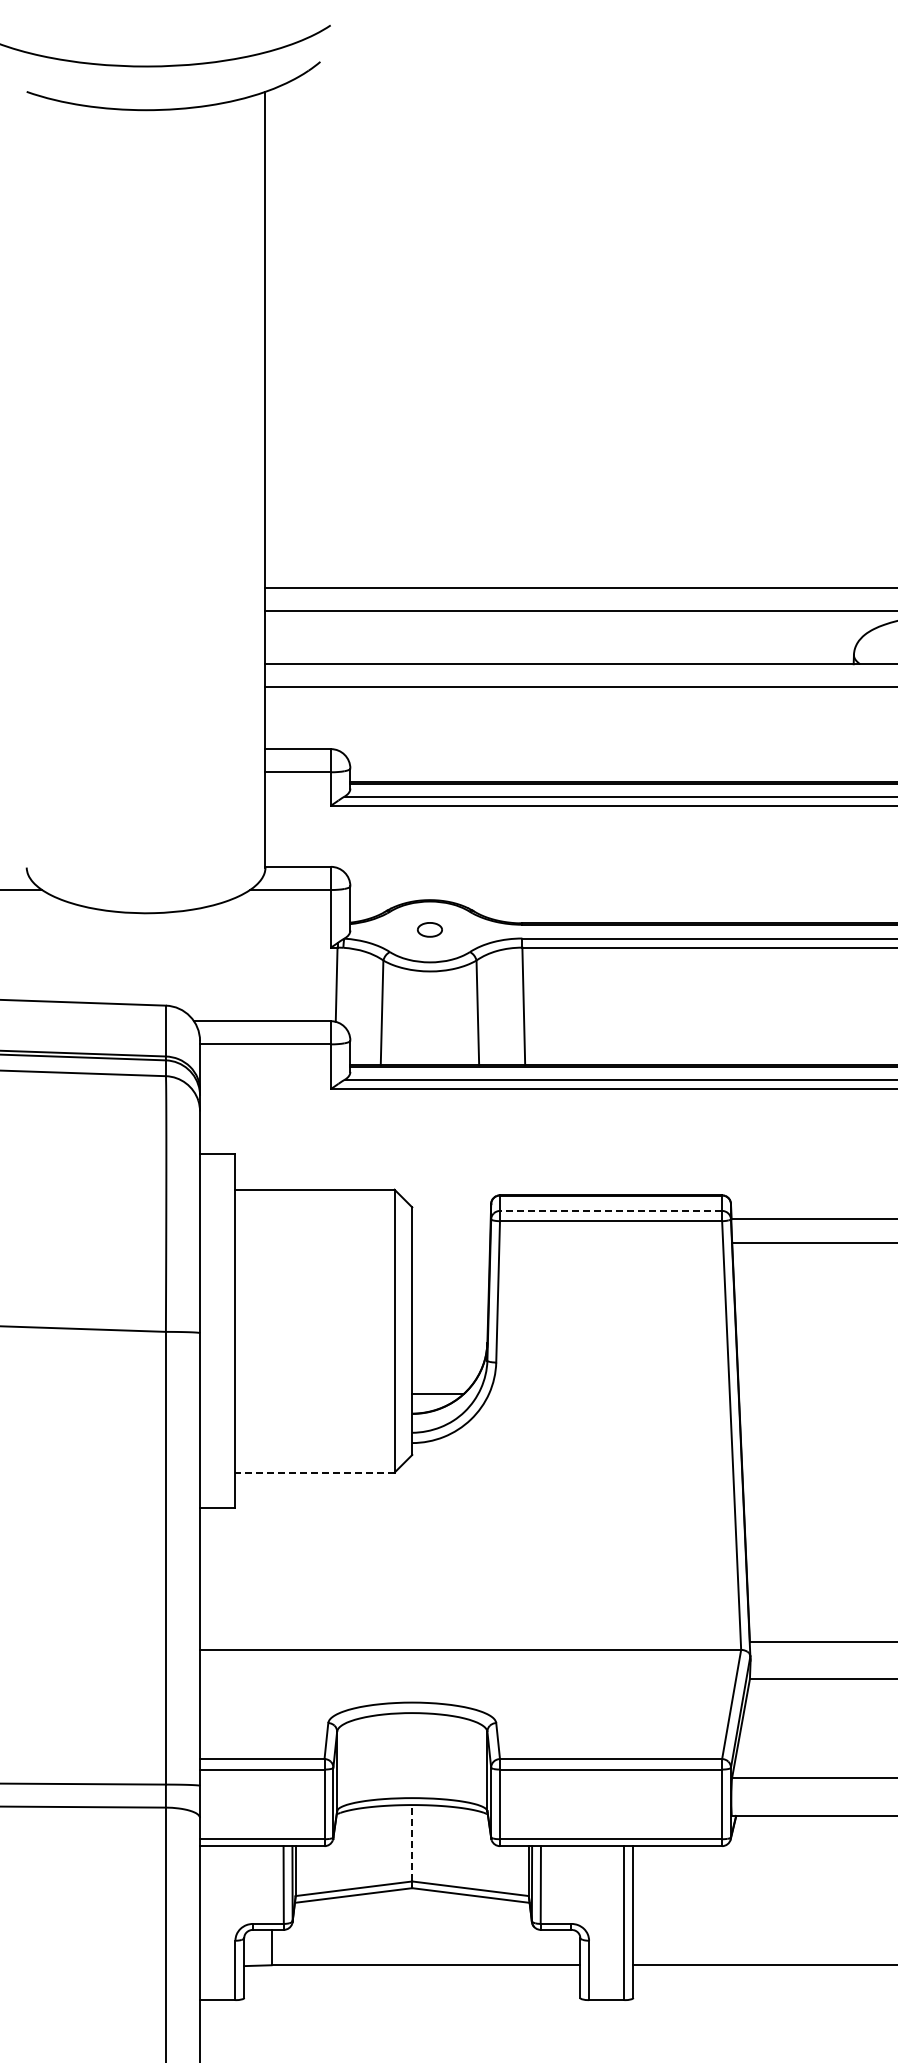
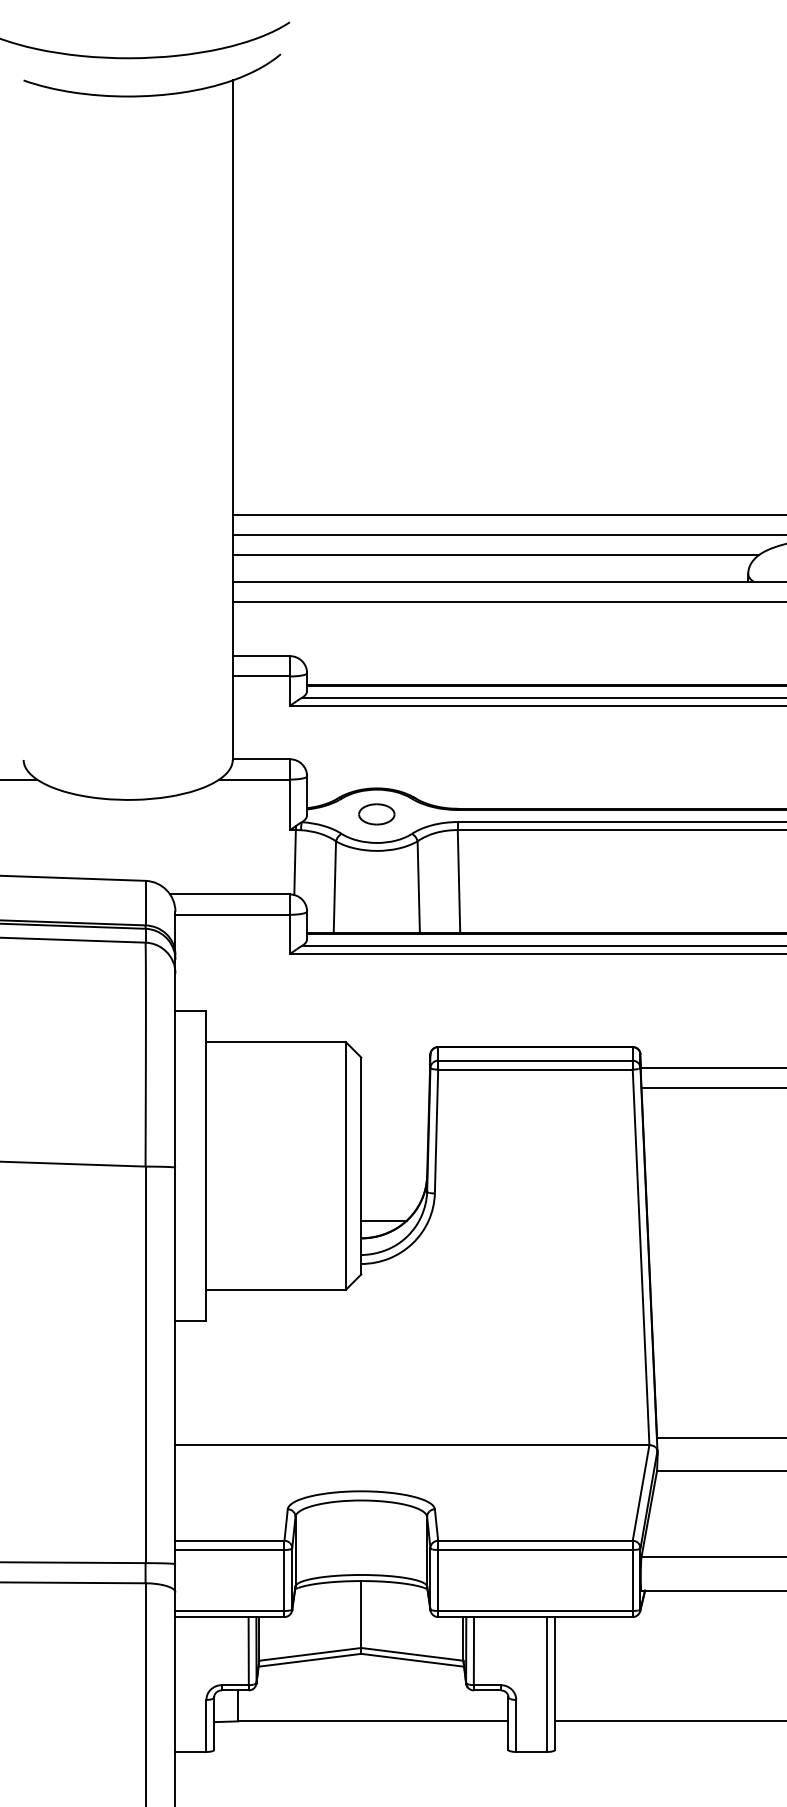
line: (565, 633) -> (495, 554), added
part: (429, 929) -> (376, 814), size x1.67
line: (610, 1210) -> (534, 1060), dashed -> solid
line: (315, 1472) -> (276, 1289), dashed -> solid
line: (412, 1842) -> (361, 1613), dashed -> solid

